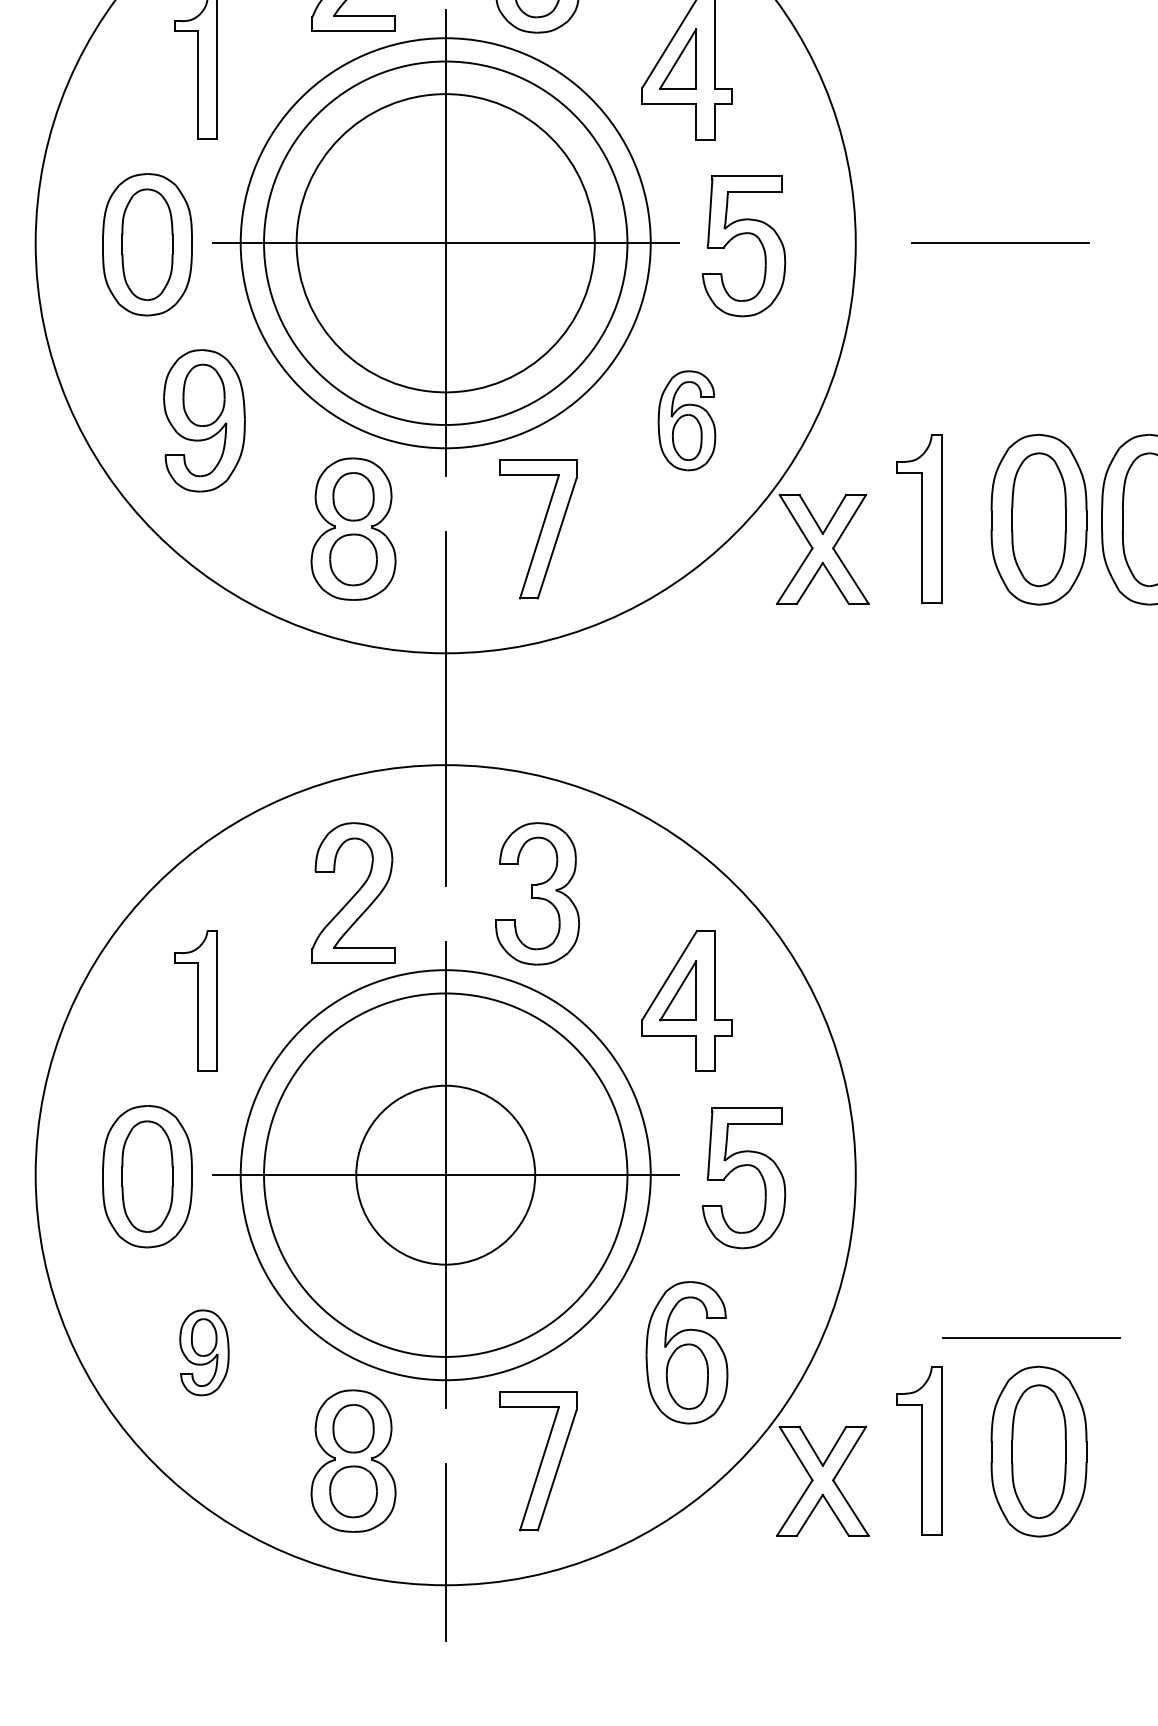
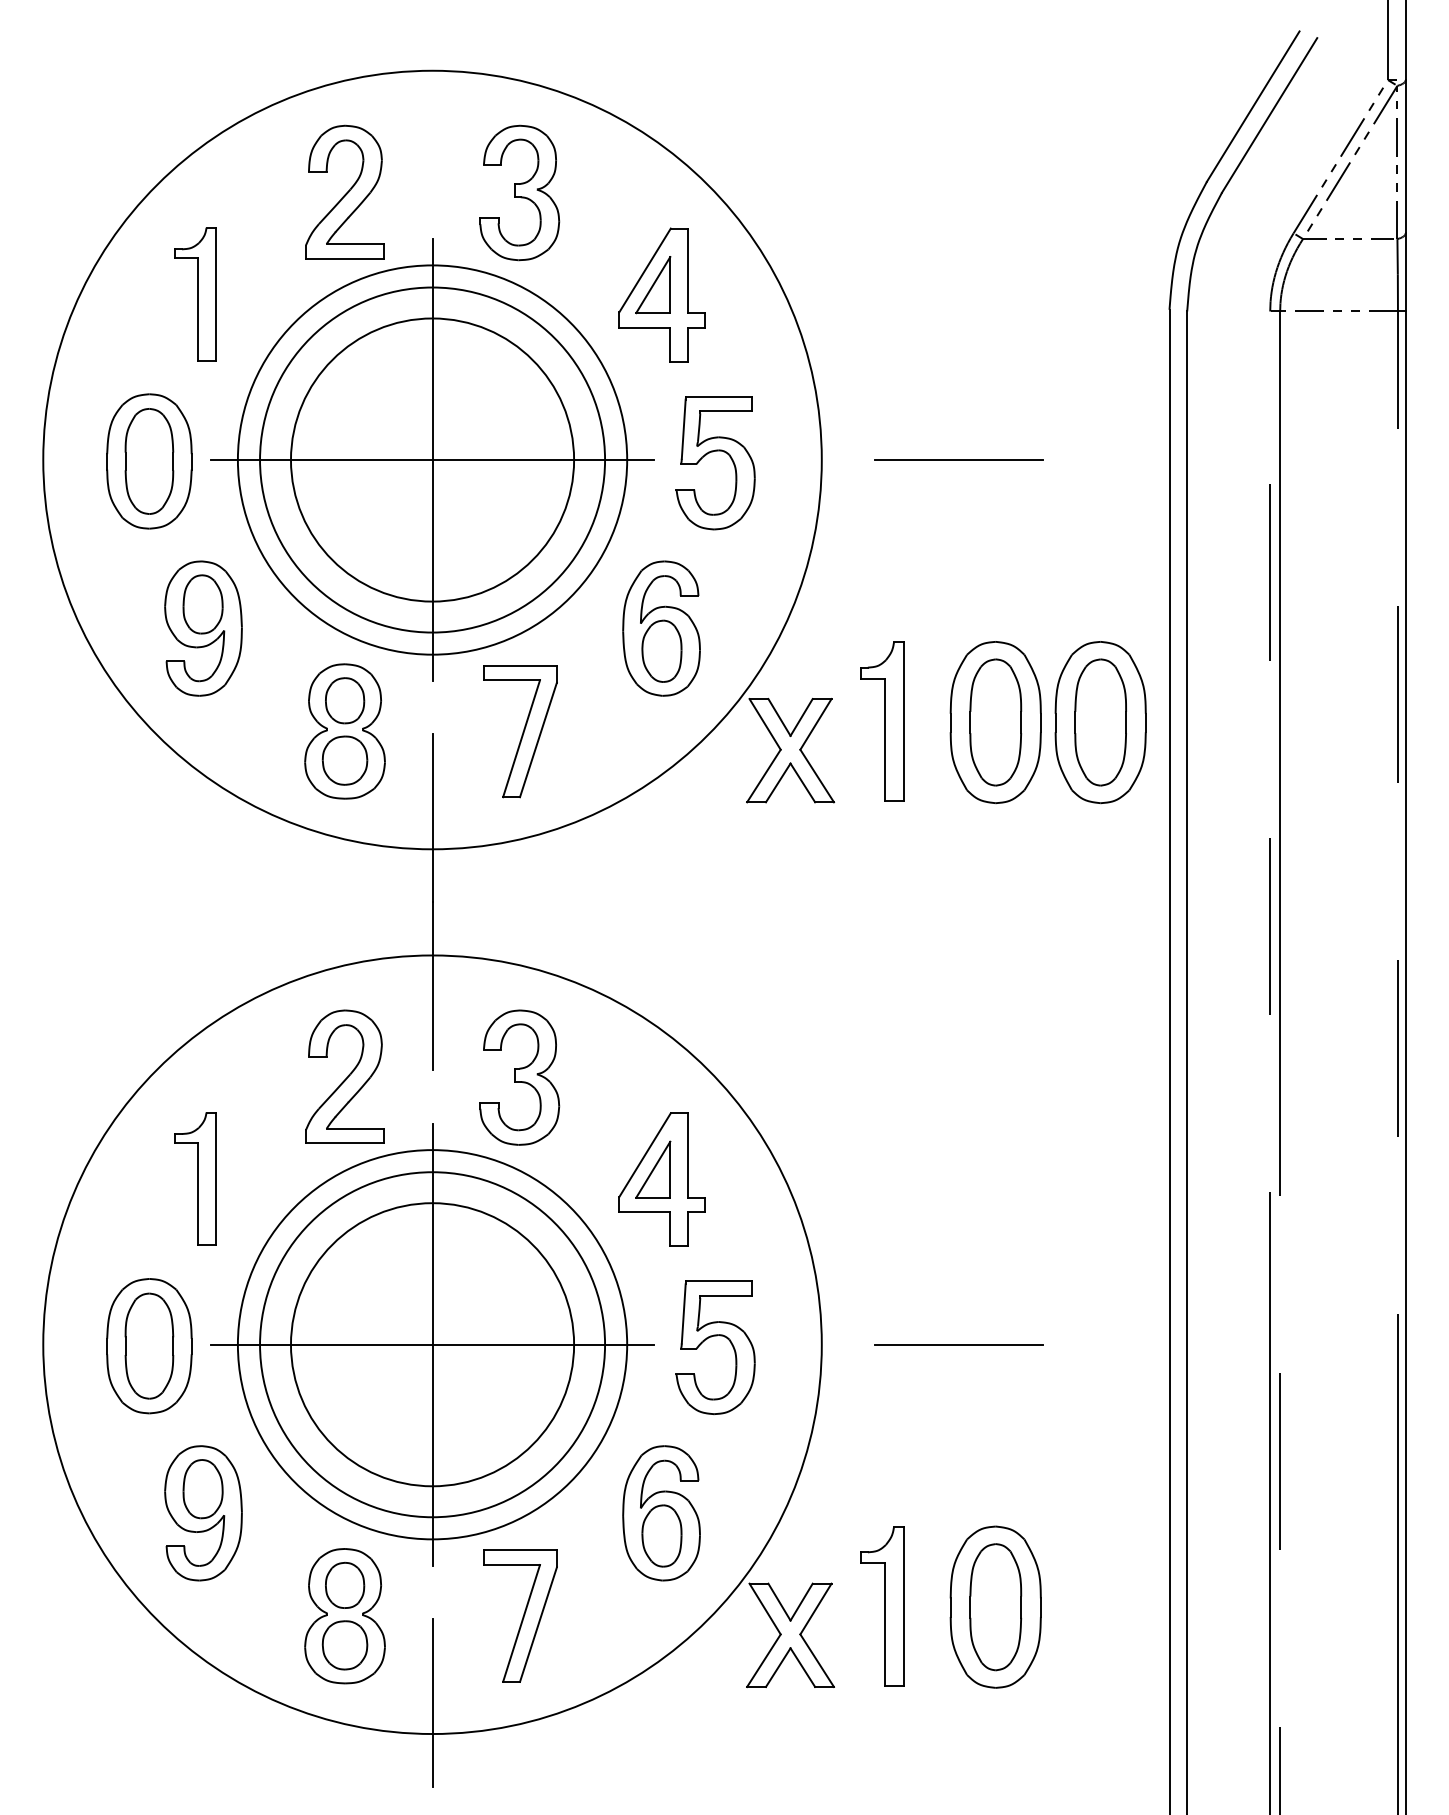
part: (686, 420) -> (661, 628), size x1.43
circle: (445, 1174) -> (432, 1344), size x1.67
line: (1031, 1338) -> (958, 1344), moved
part: (204, 1352) -> (203, 1513), size x1.67

